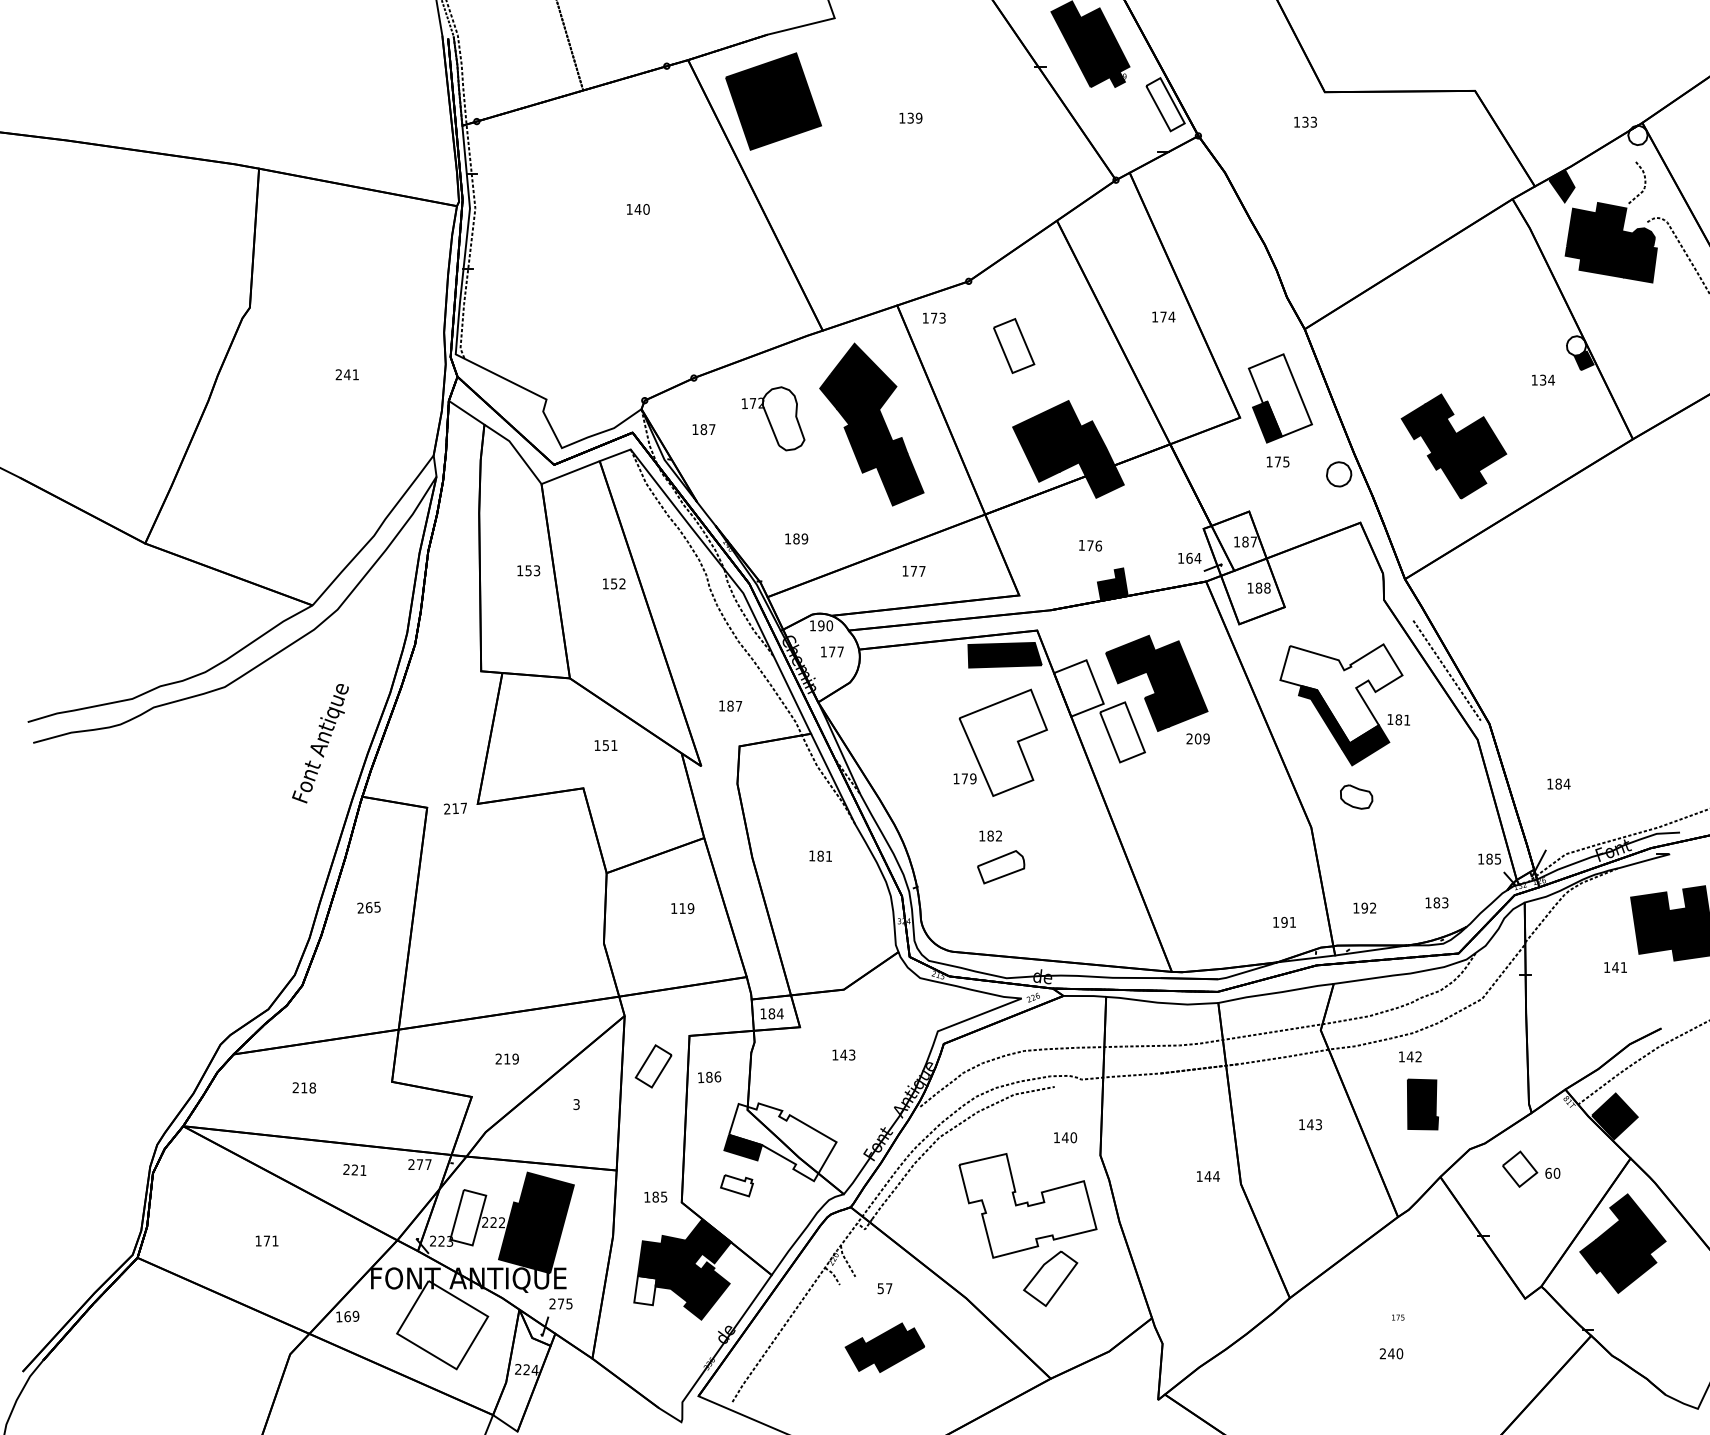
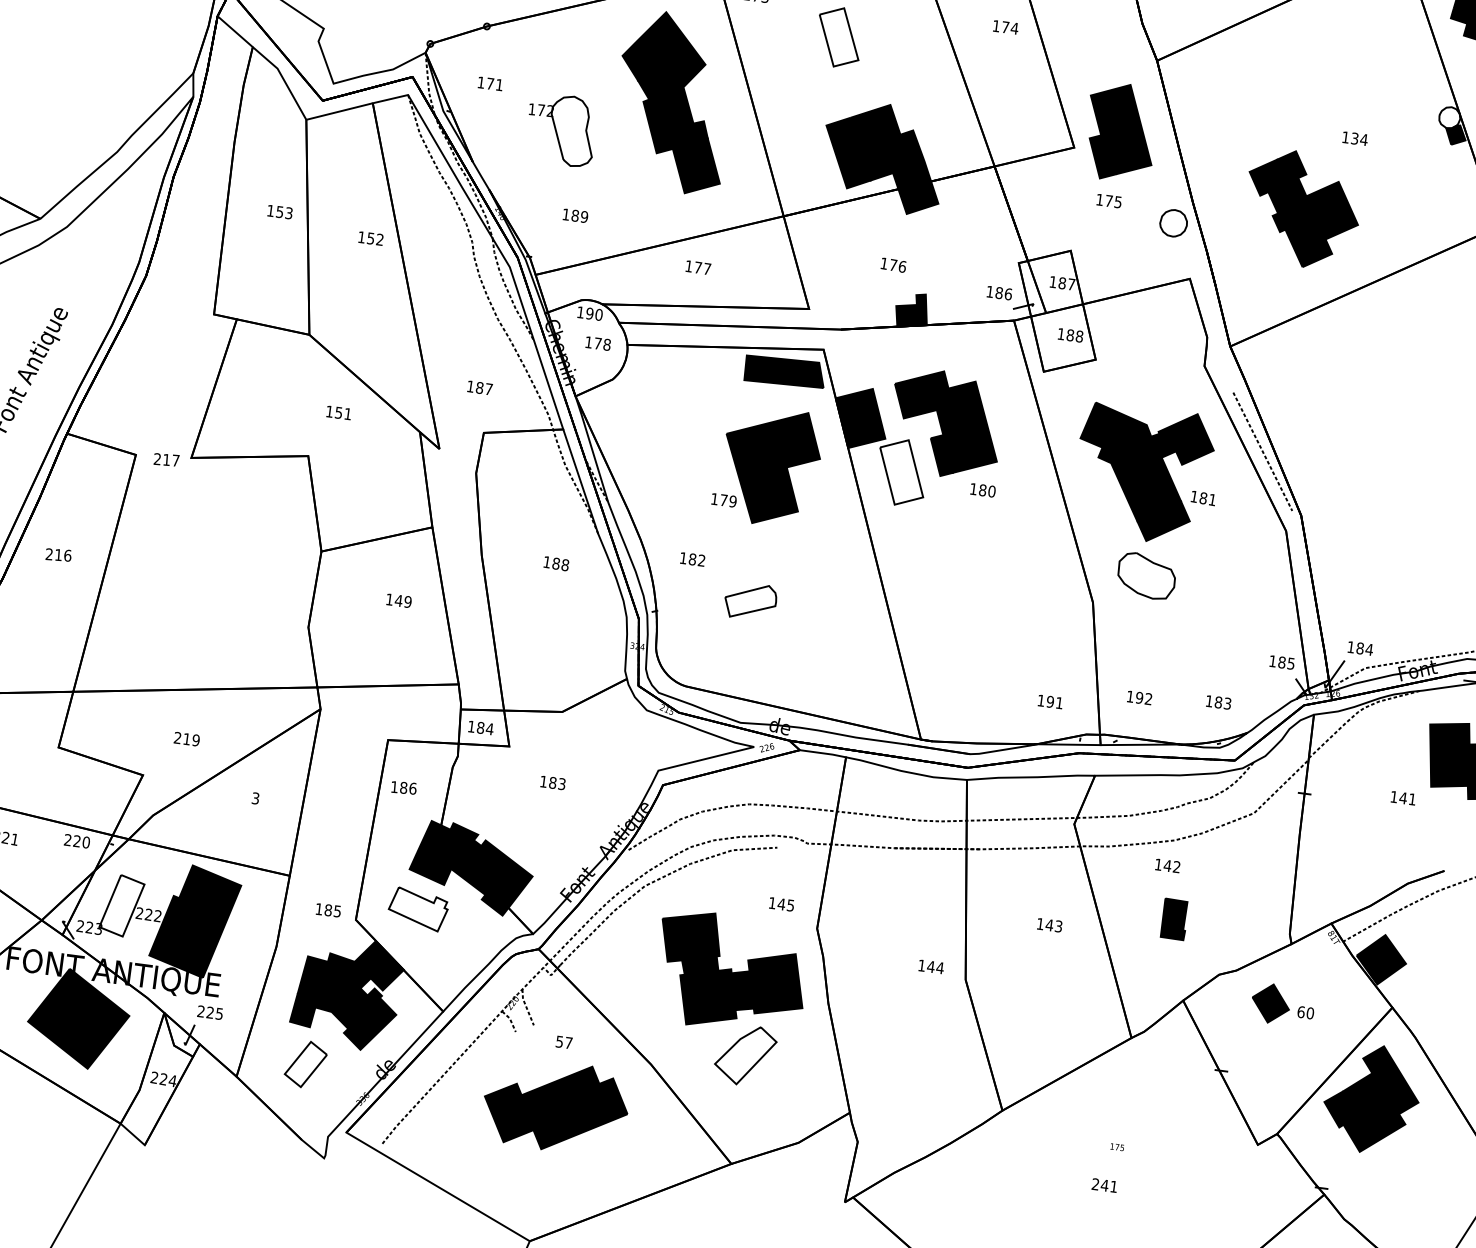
text: (1543, 379) -> (1355, 137), moved
fill: (1280, 395) -> (1121, 129), added
part: (773, 418) -> (561, 129), moved
text: (707, 429) -> (494, 84), 187 -> 171
text: (1193, 557) -> (1003, 292), 164 -> 186
text: (840, 651) -> (607, 344), 177 -> 178
fill: (1078, 688) -> (860, 418), added
fill: (1341, 693) -> (1144, 461), added
text: (1197, 738) -> (982, 489), 209 -> 180
fill: (1003, 742) -> (770, 466), added
text: (1558, 783) -> (1360, 647), moved
part: (1356, 796) -> (1146, 575), size x1.67
text: (990, 835) -> (692, 558), moved
text: (828, 856) -> (564, 565), 181 -> 188
text: (372, 907) -> (62, 555), 265 -> 216
text: (682, 908) -> (398, 600), 119 -> 149
text: (843, 1054) -> (552, 782), 143 -> 183
part: (653, 1066) -> (305, 1064), moved
part: (1422, 1104) -> (1174, 919), size x0.71
text: (1073, 1137) -> (790, 905), 140 -> 145
fill: (782, 1142) -> (473, 869), added
text: (423, 1164) -> (80, 841), 277 -> 220
fill: (1519, 1168) -> (1270, 1002), added
part: (736, 1185) -> (417, 909), size x1.67
fill: (1027, 1205) -> (730, 972), added
fill: (645, 1290) -> (303, 1010), added
text: (560, 1303) -> (209, 1012), 275 -> 225
fill: (442, 1324) -> (78, 1018), added
part: (884, 1347) -> (555, 1106), size x1.67
text: (1399, 1353) -> (1113, 1186), 240 -> 241

